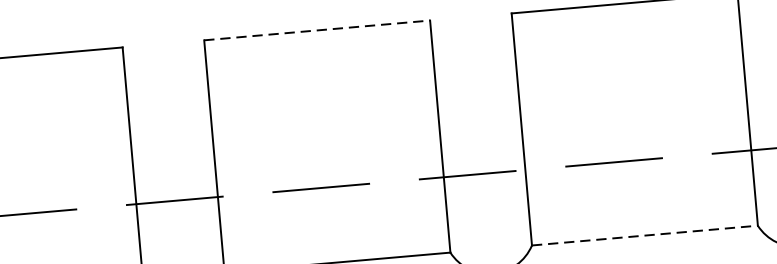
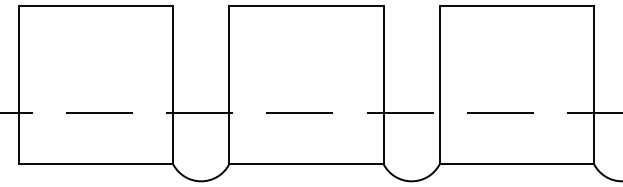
line: (317, 30) -> (306, 5), dashed -> solid
line: (645, 235) -> (517, 164), dashed -> solid

